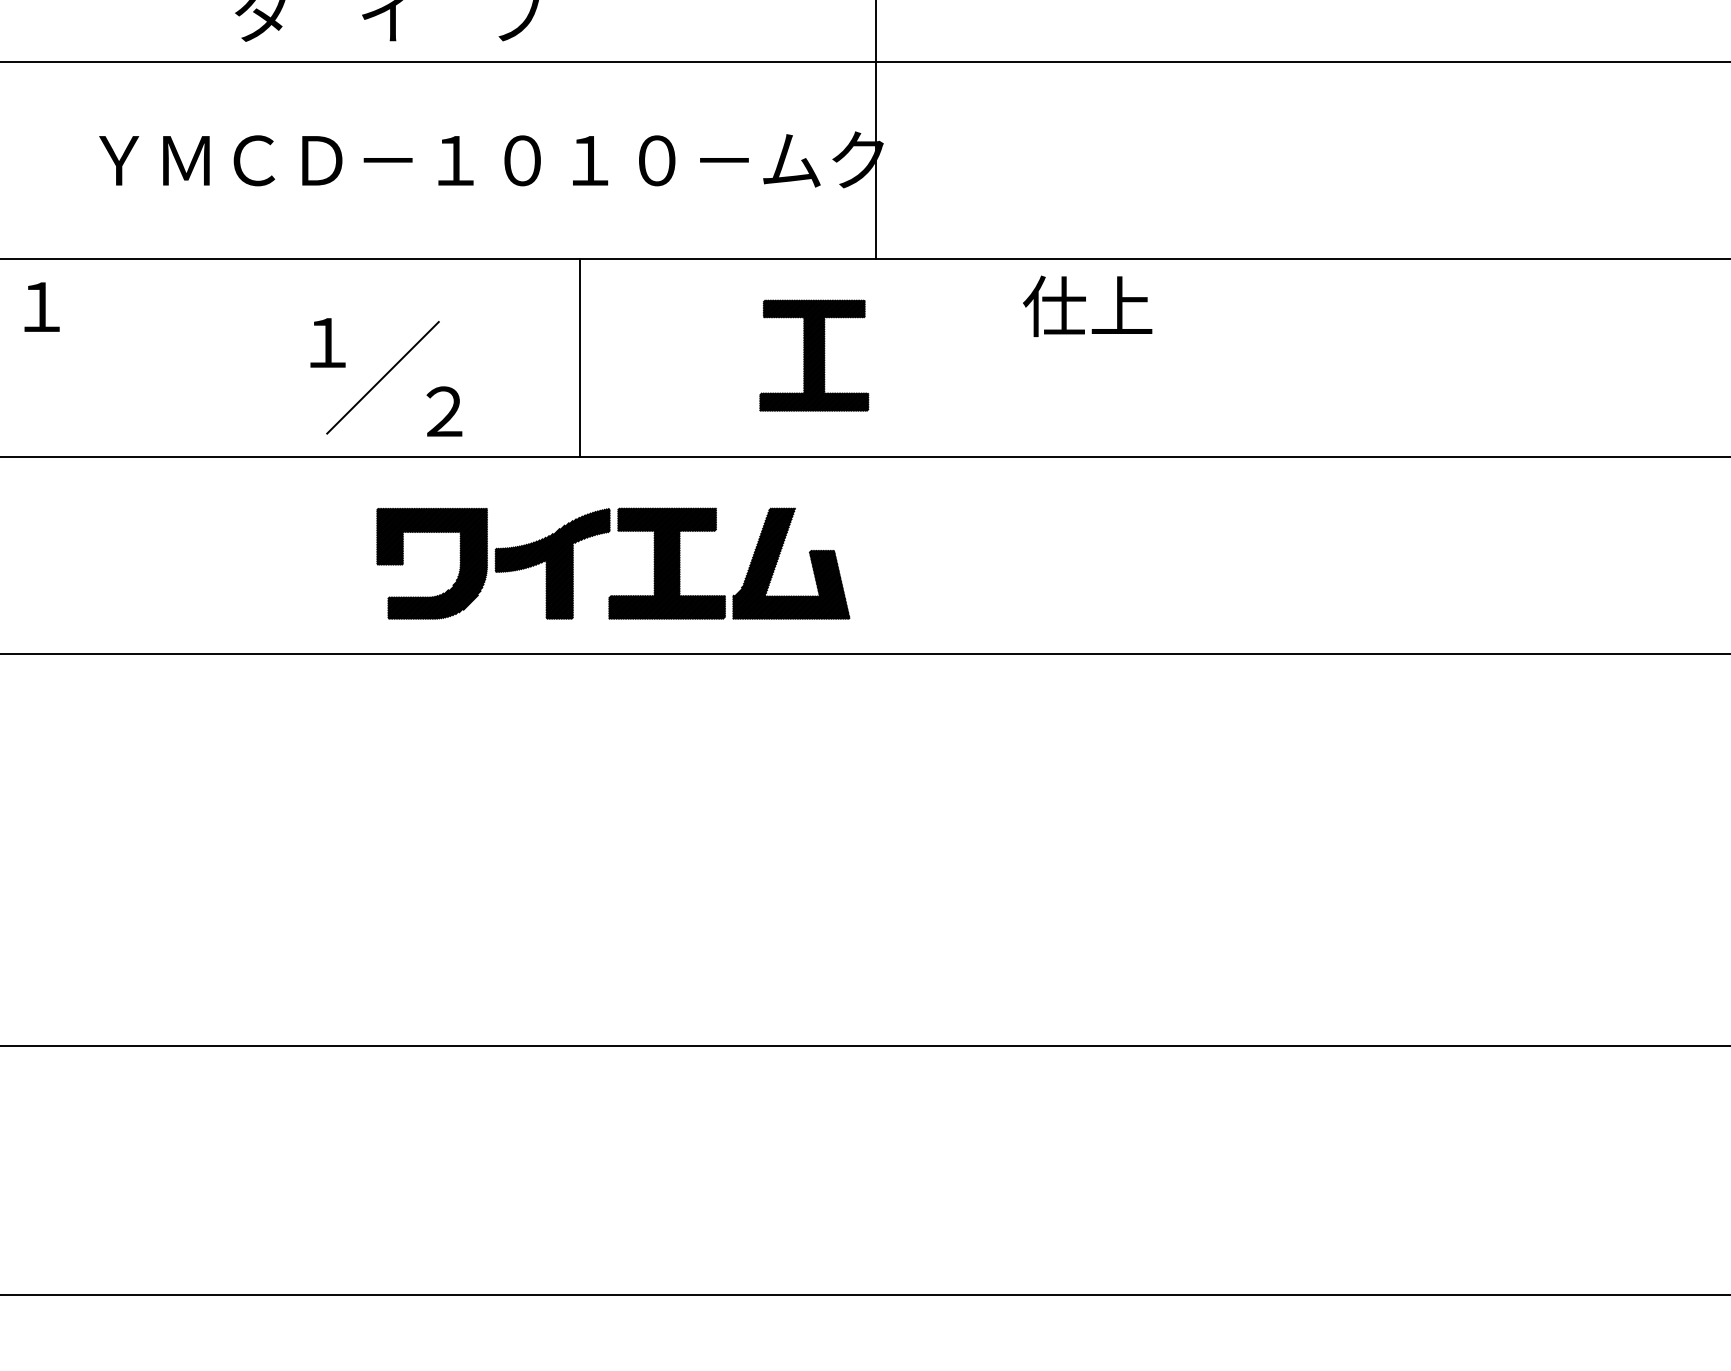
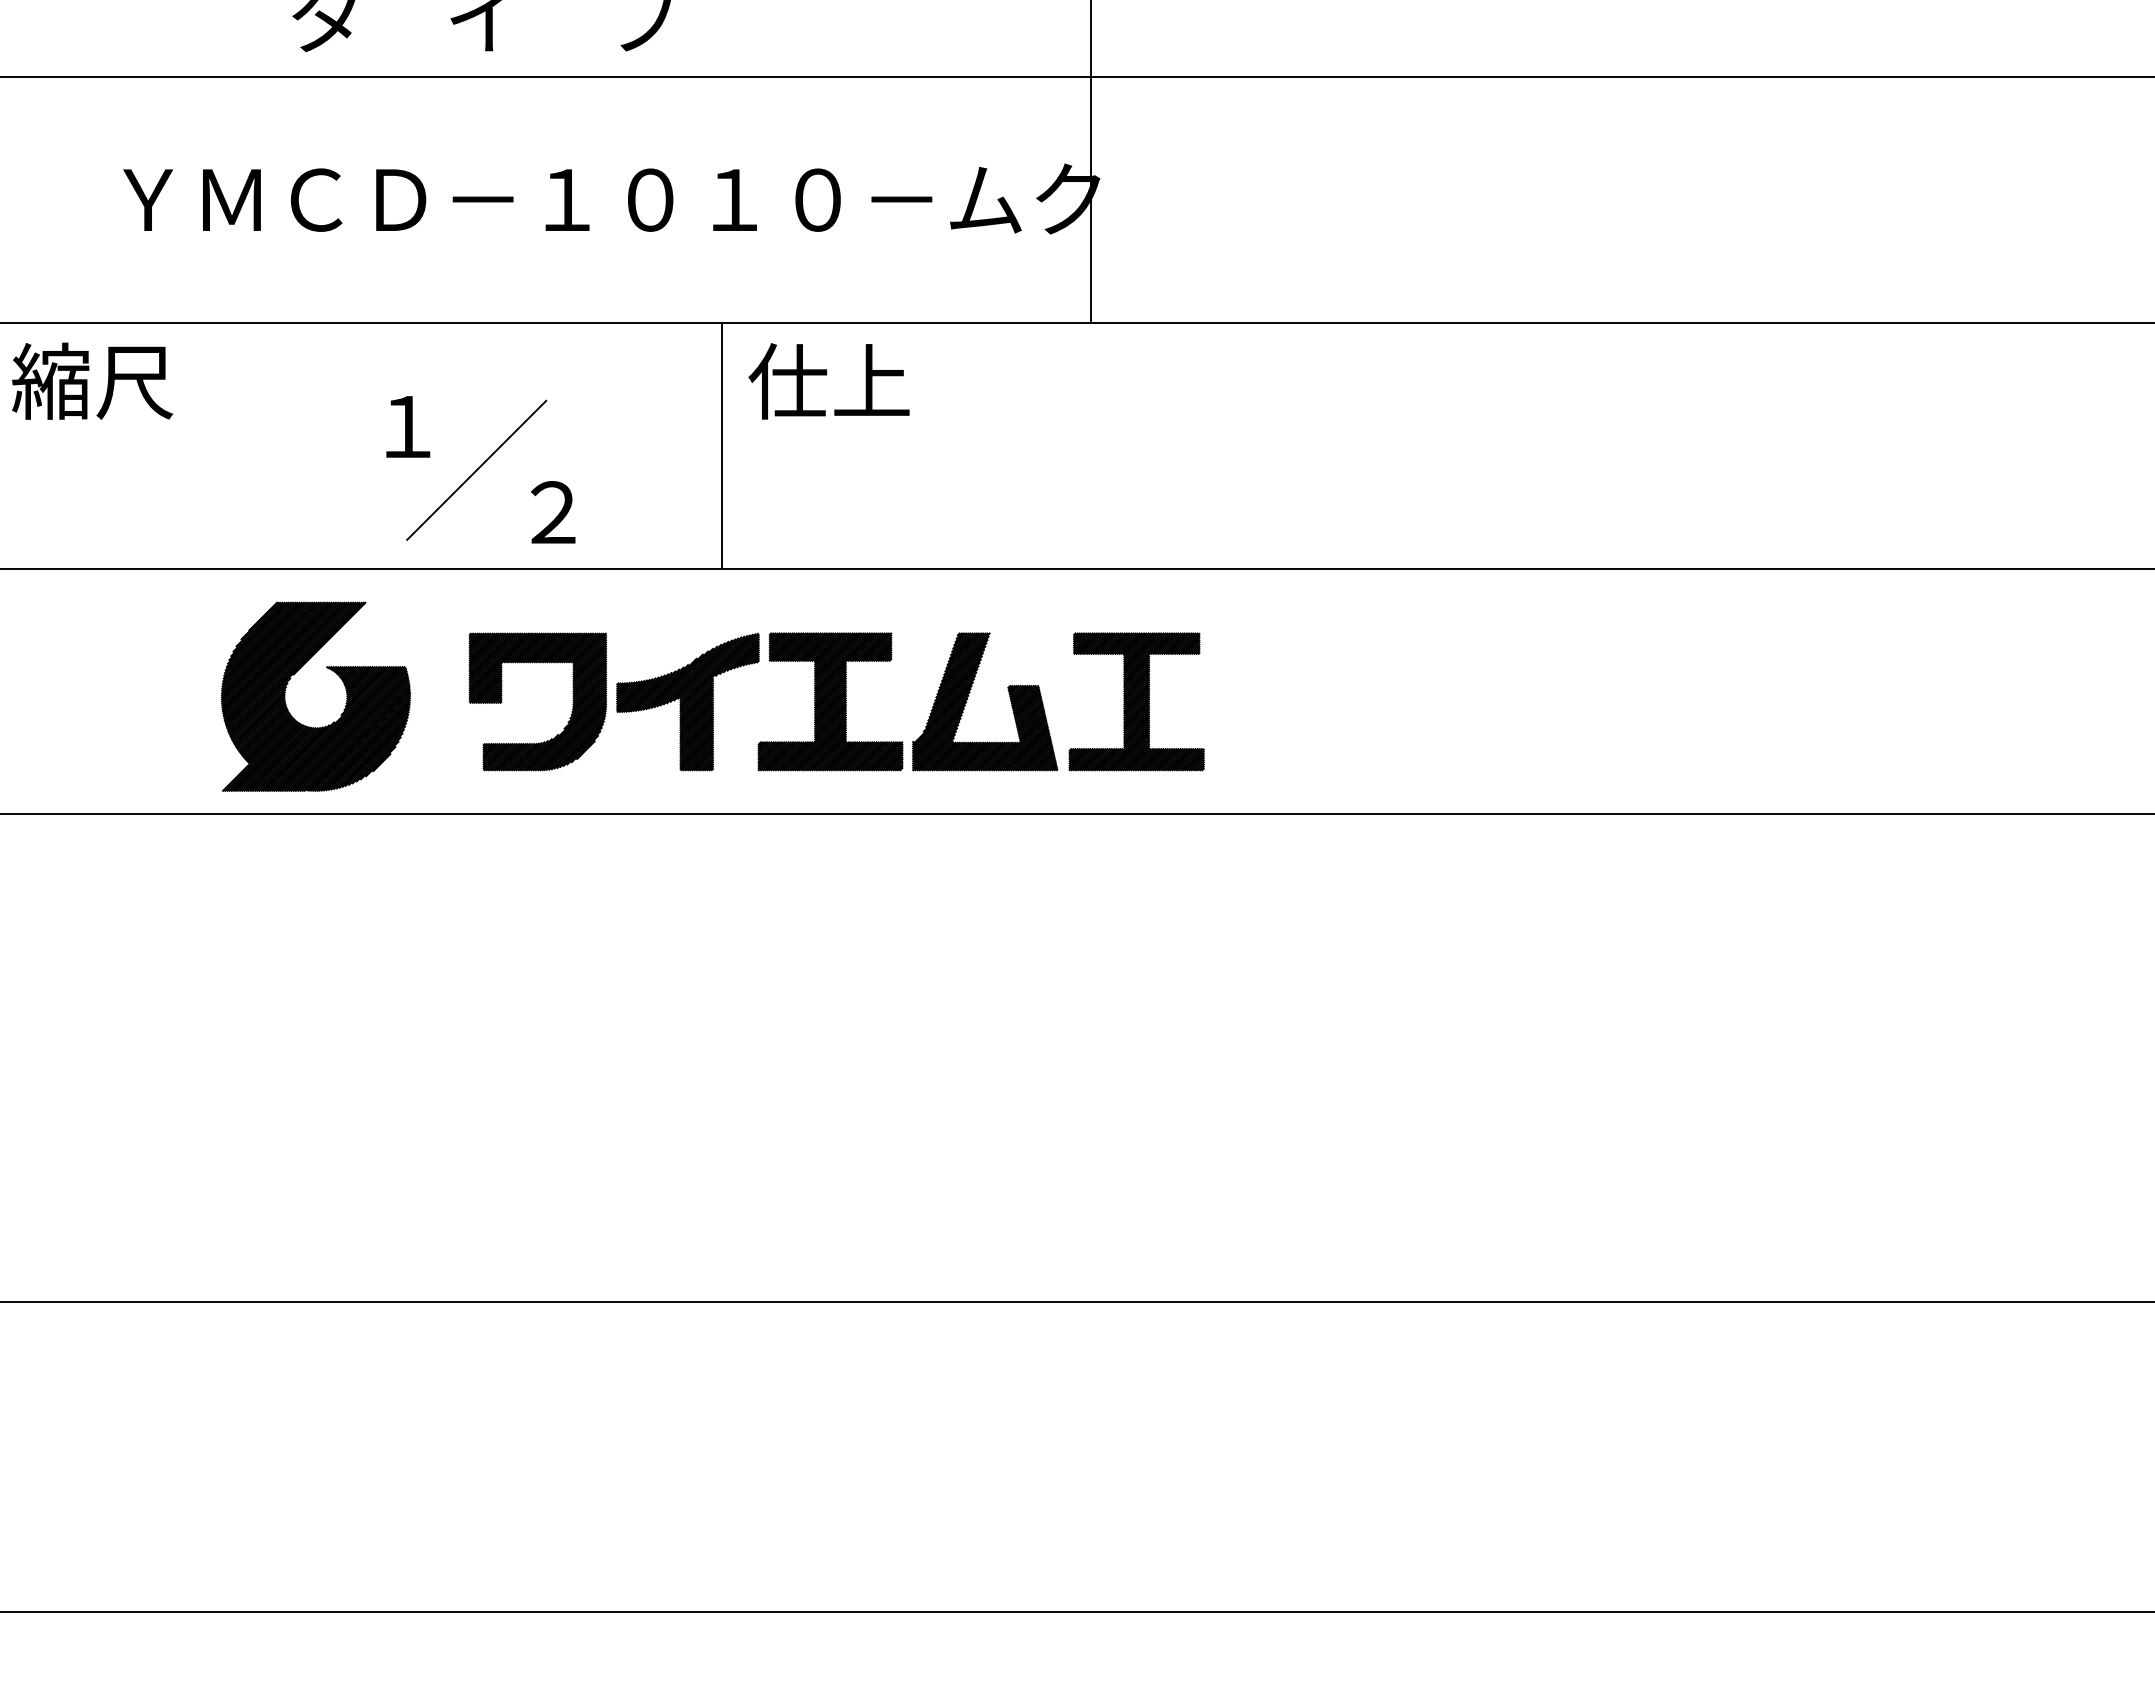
text: (74, 305) -> (92, 380), １ -> 縮尺
text: (1087, 306) -> (828, 381), moved
part: (814, 355) -> (1136, 701), moved
part: (230, 554) -> (286, 690), added

